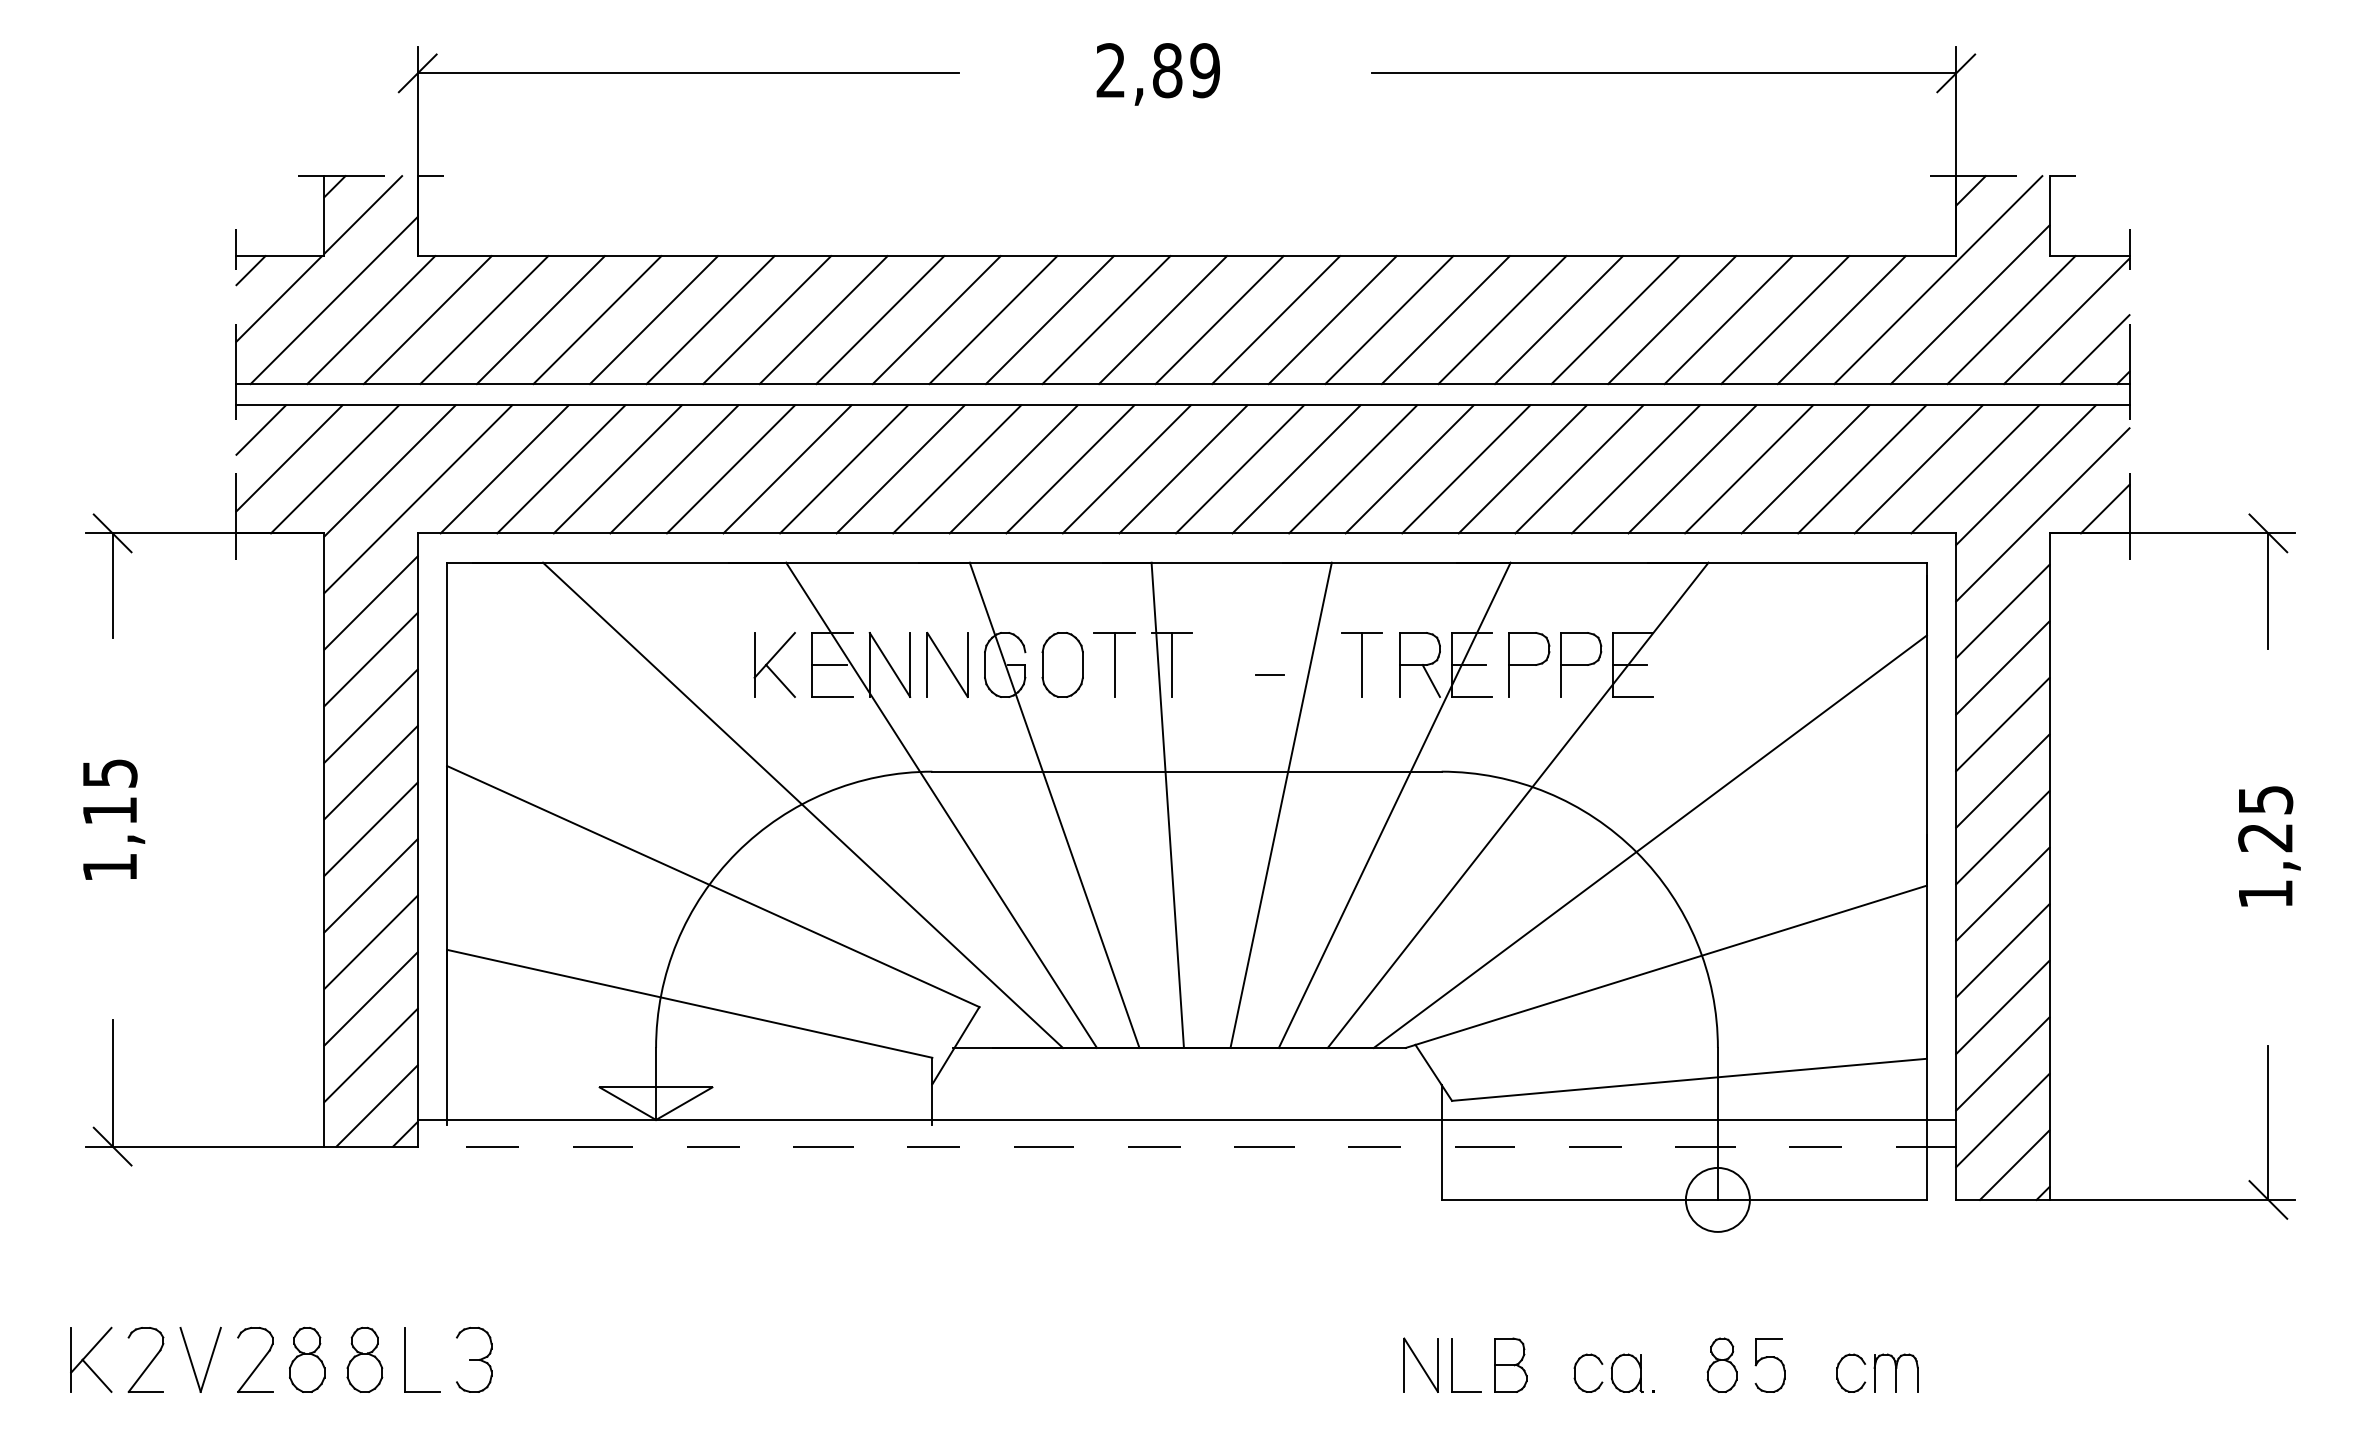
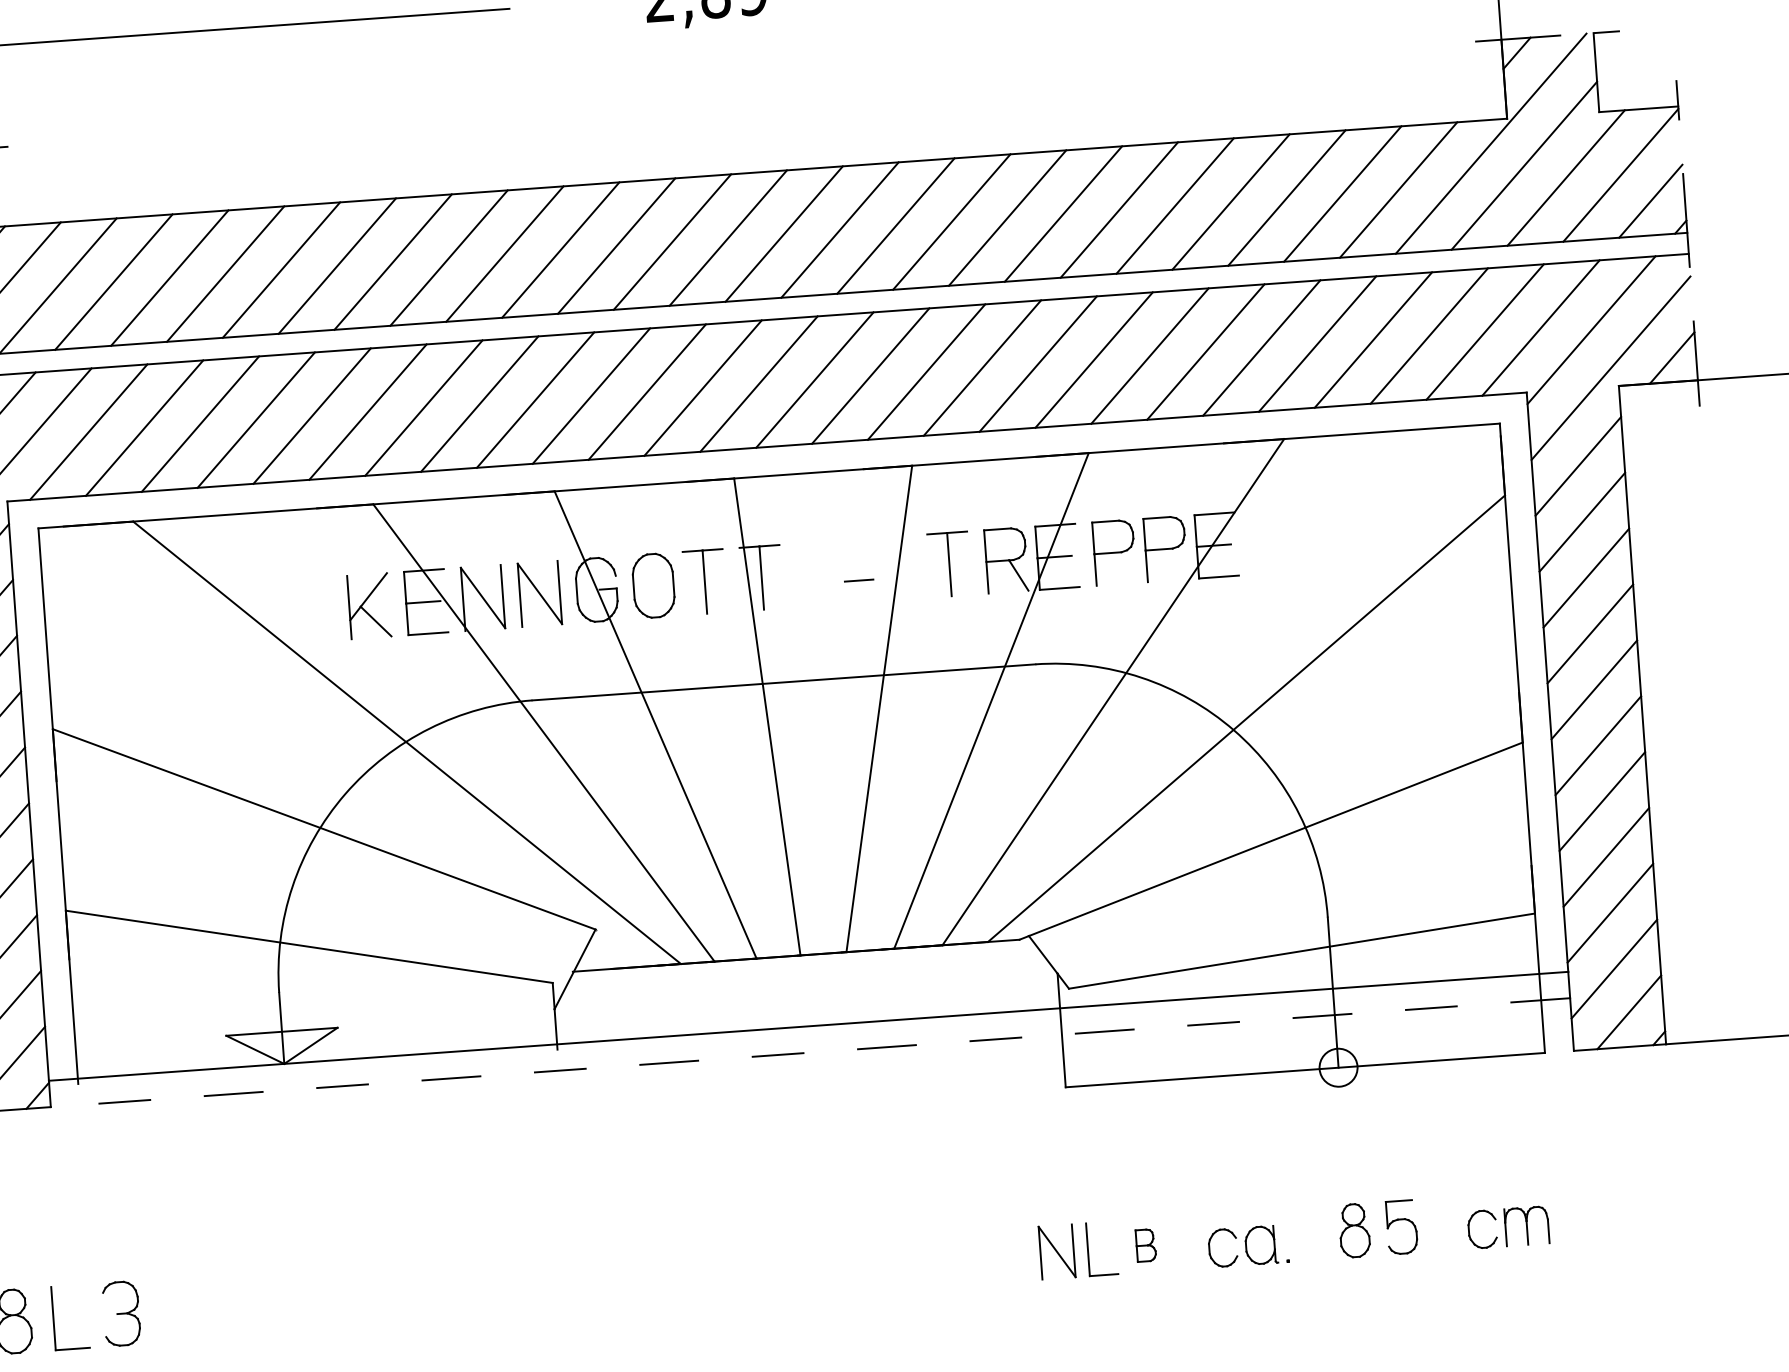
circle: (1717, 1199) -> (1338, 1067), size x0.6
part: (1510, 1364) -> (1145, 1244), size x0.6

